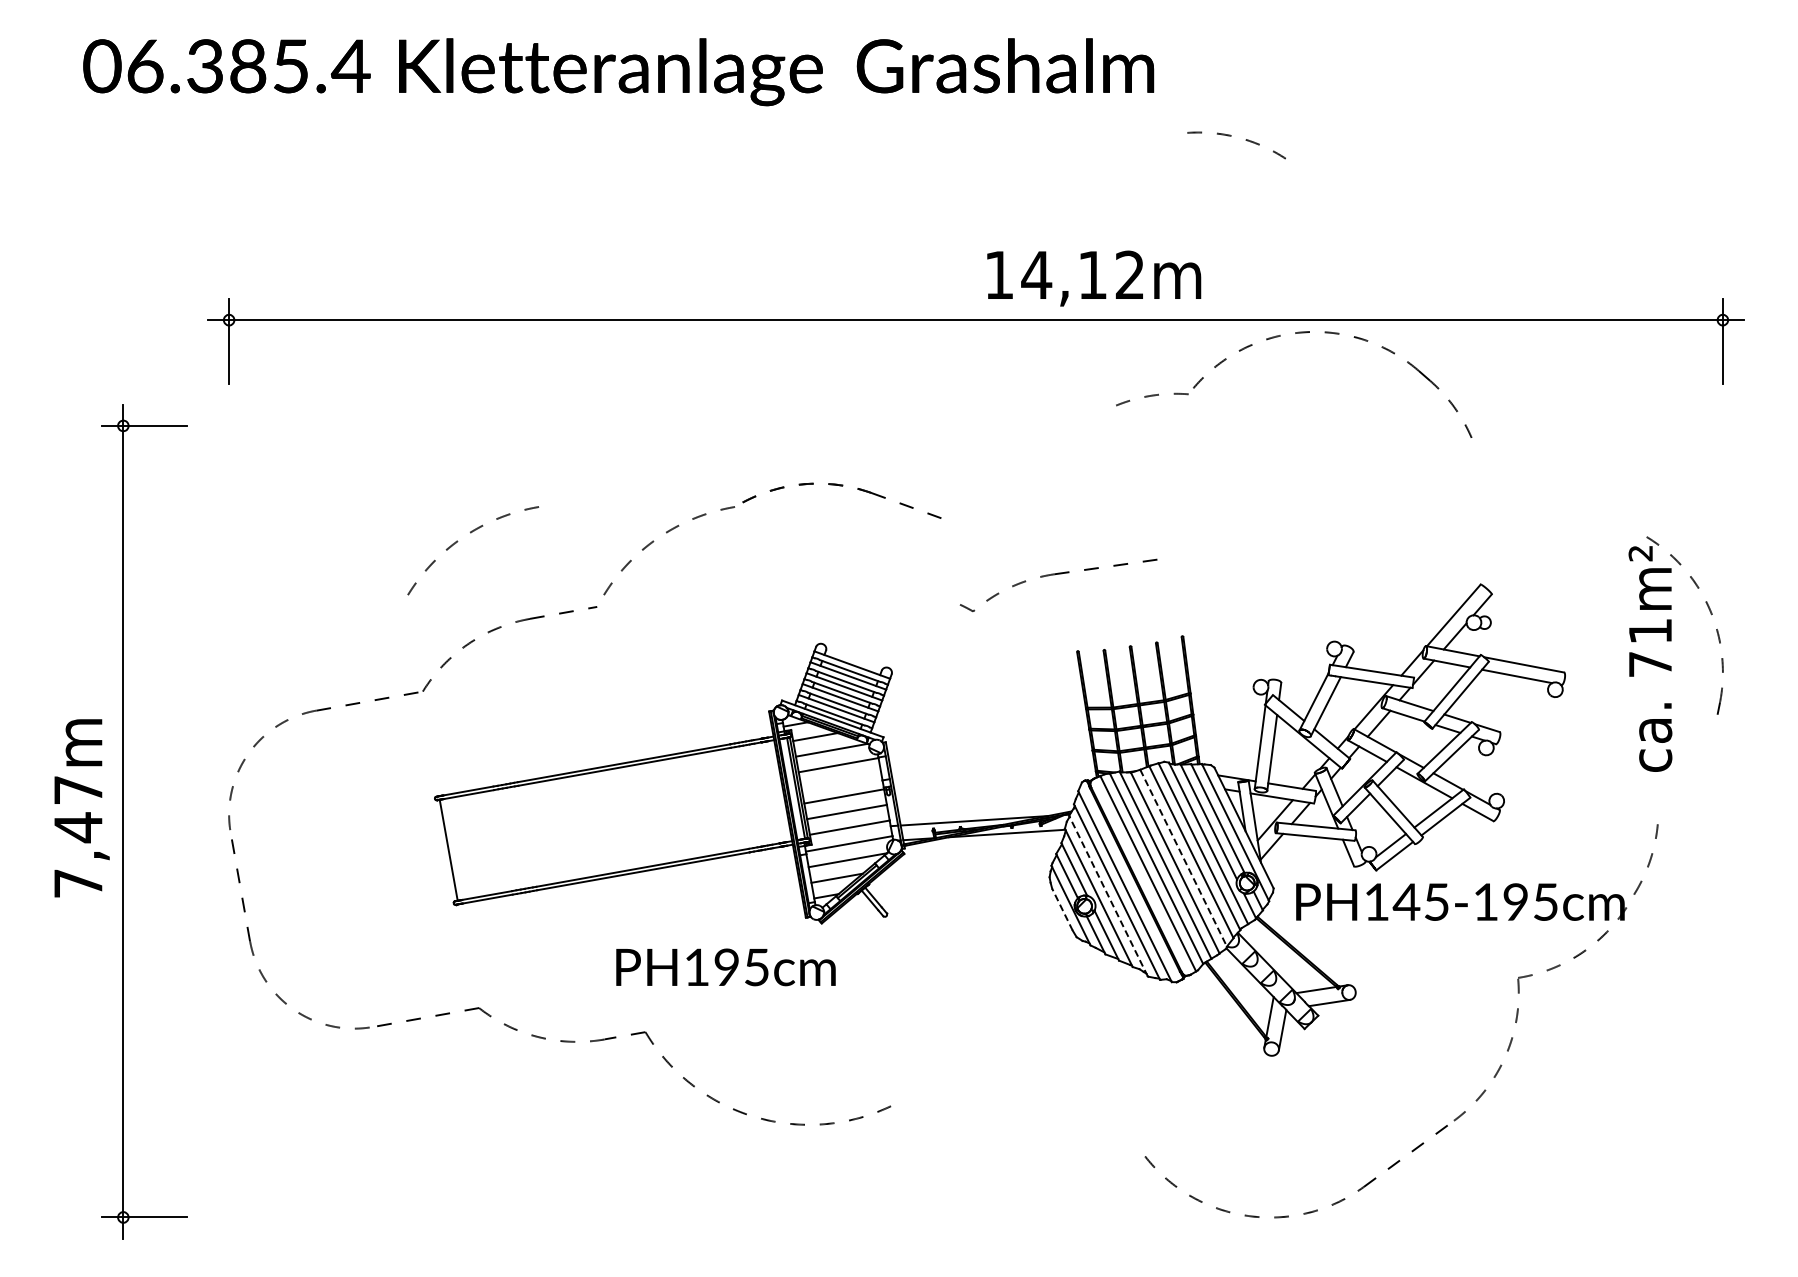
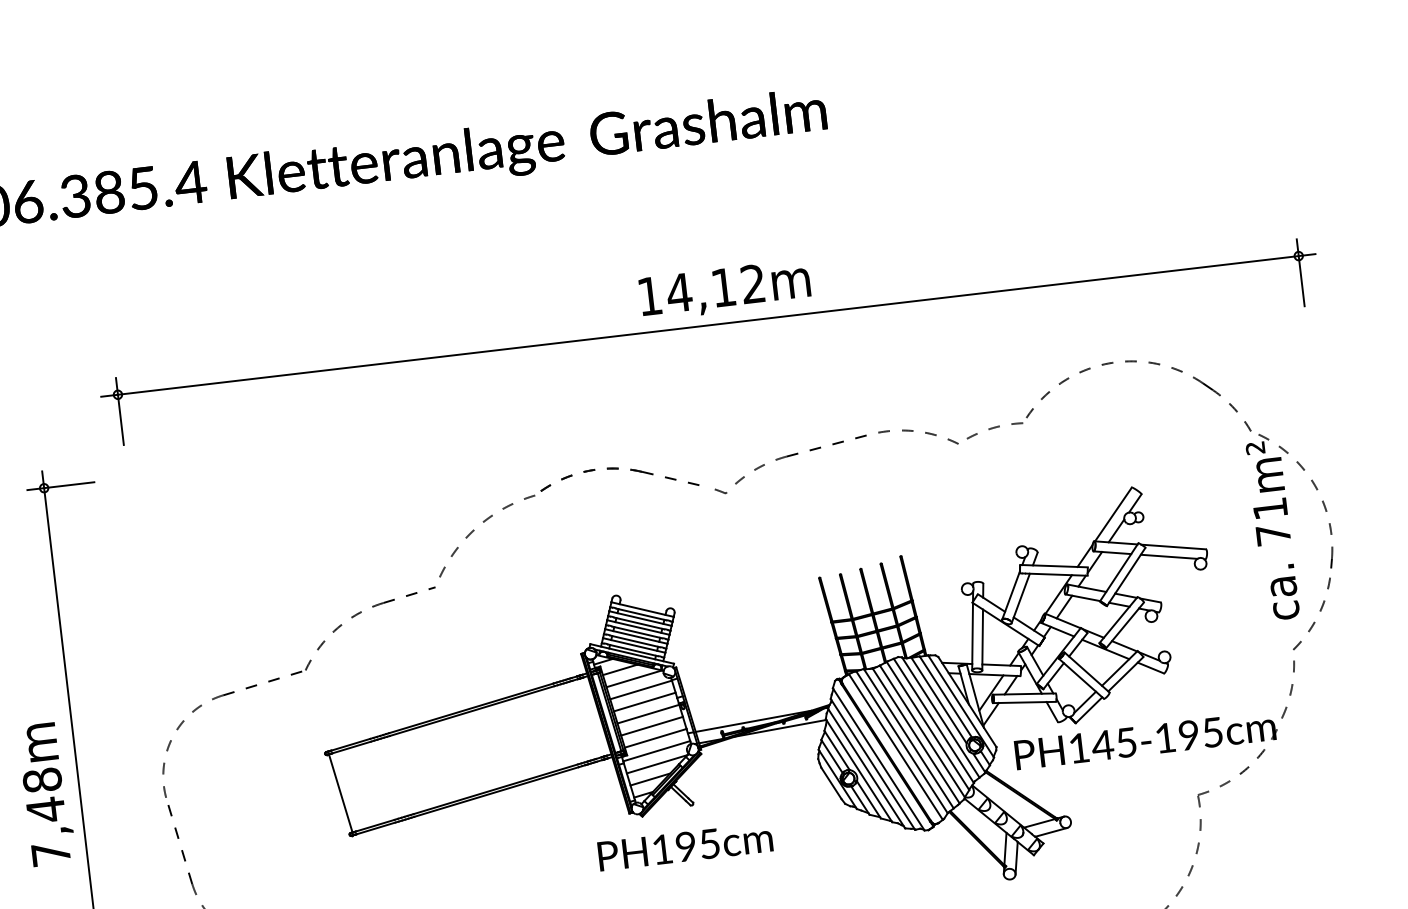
arc: (1231, 136) -> (913, 431), moved
text: (1094, 278) -> (725, 290), moved
part: (1278, 337) -> (1089, 369), moved
arc: (471, 533) -> (329, 540), removed
part: (1054, 575) -> (786, 457), moved
arc: (1688, 778) -> (1314, 621), added
line: (841, 780) -> (644, 701), added
text: (78, 789) -> (42, 779), 7,47m -> 7,48m
line: (1183, 858) -> (922, 731), dashed -> solid
line: (1108, 895) -> (866, 767), dashed -> solid
line: (1062, 909) -> (831, 783), dashed -> solid
text: (725, 967) -> (685, 846), moved

